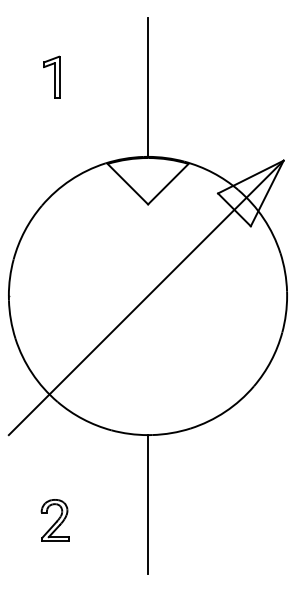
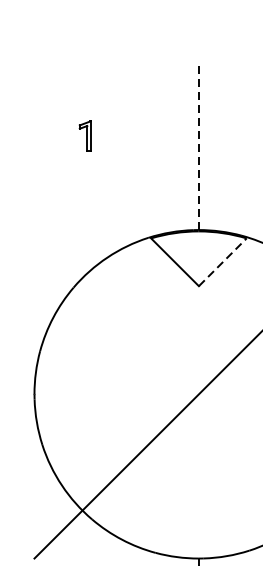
part: (51, 76) -> (84, 135), size x0.6
line: (147, 87) -> (198, 148), solid -> dashed
line: (168, 184) -> (222, 262), solid -> dashed

